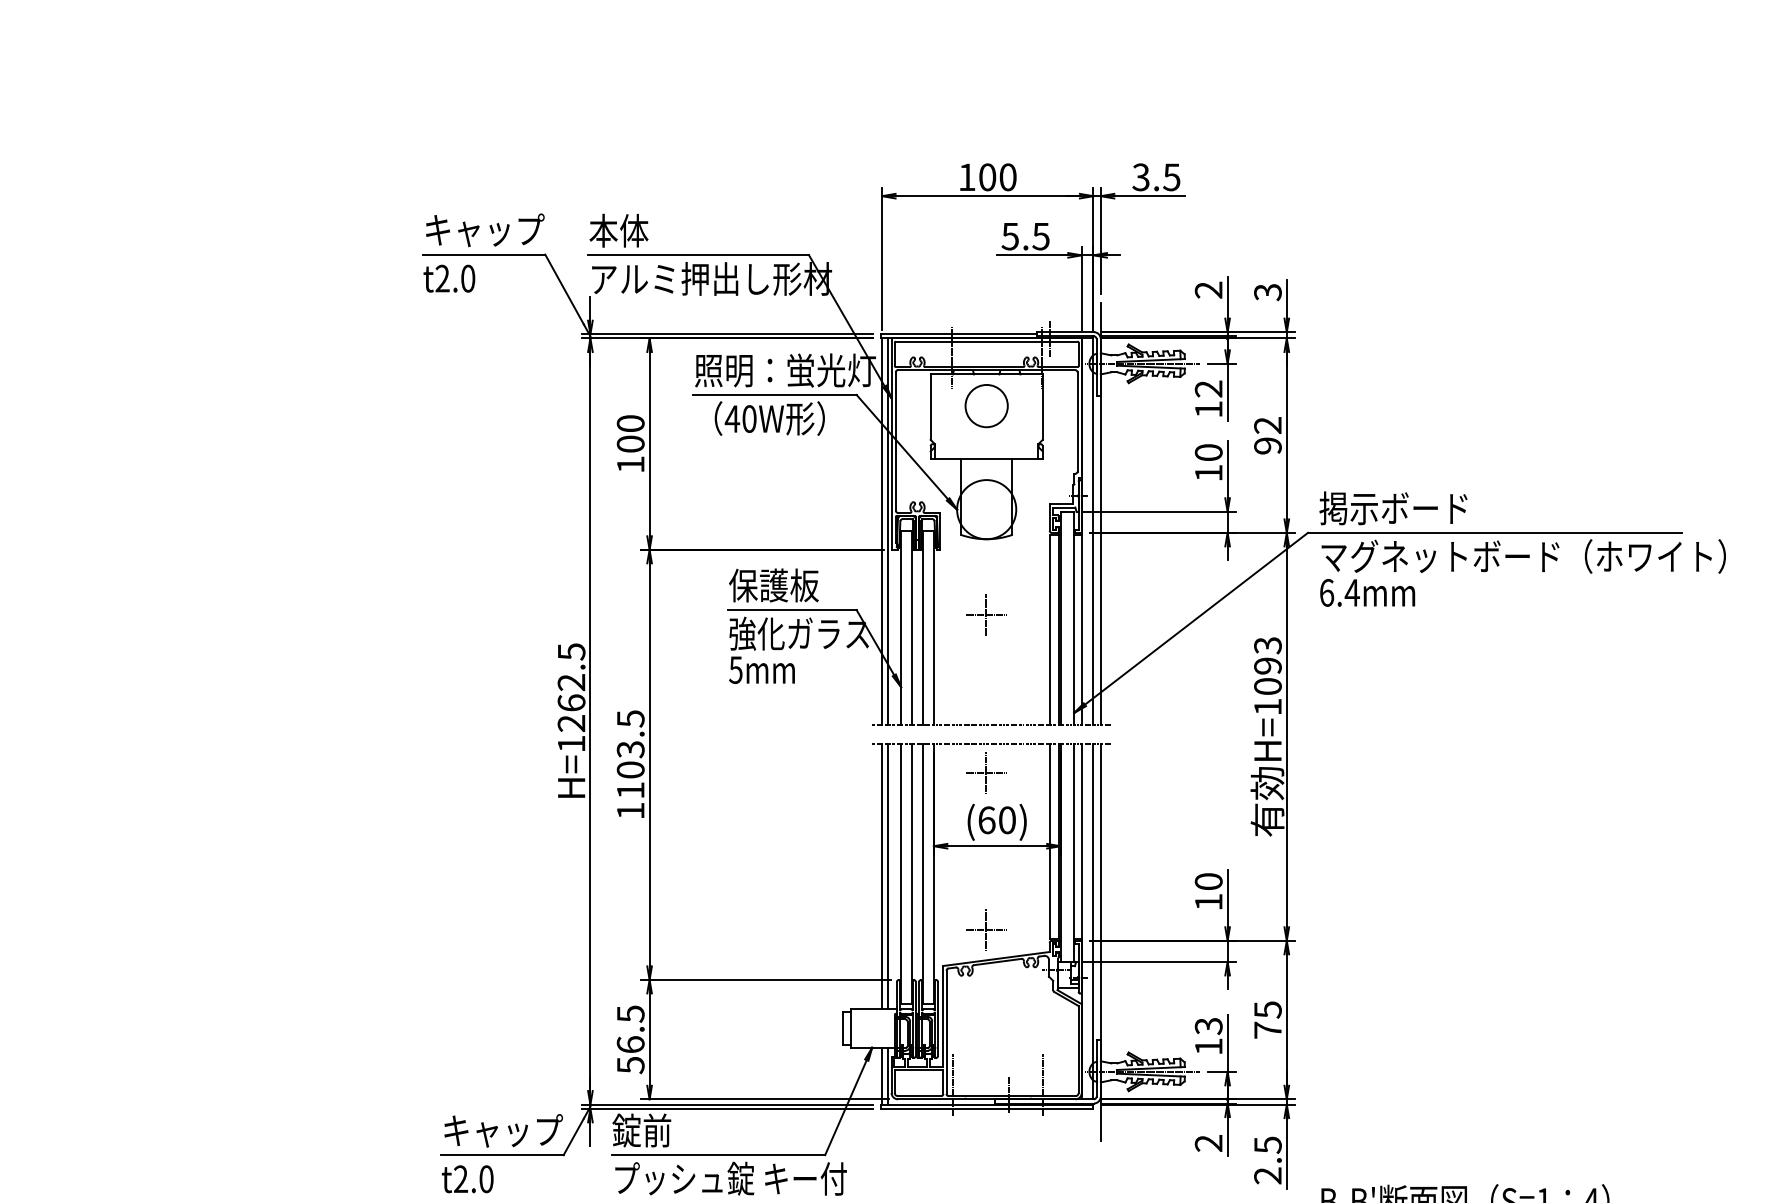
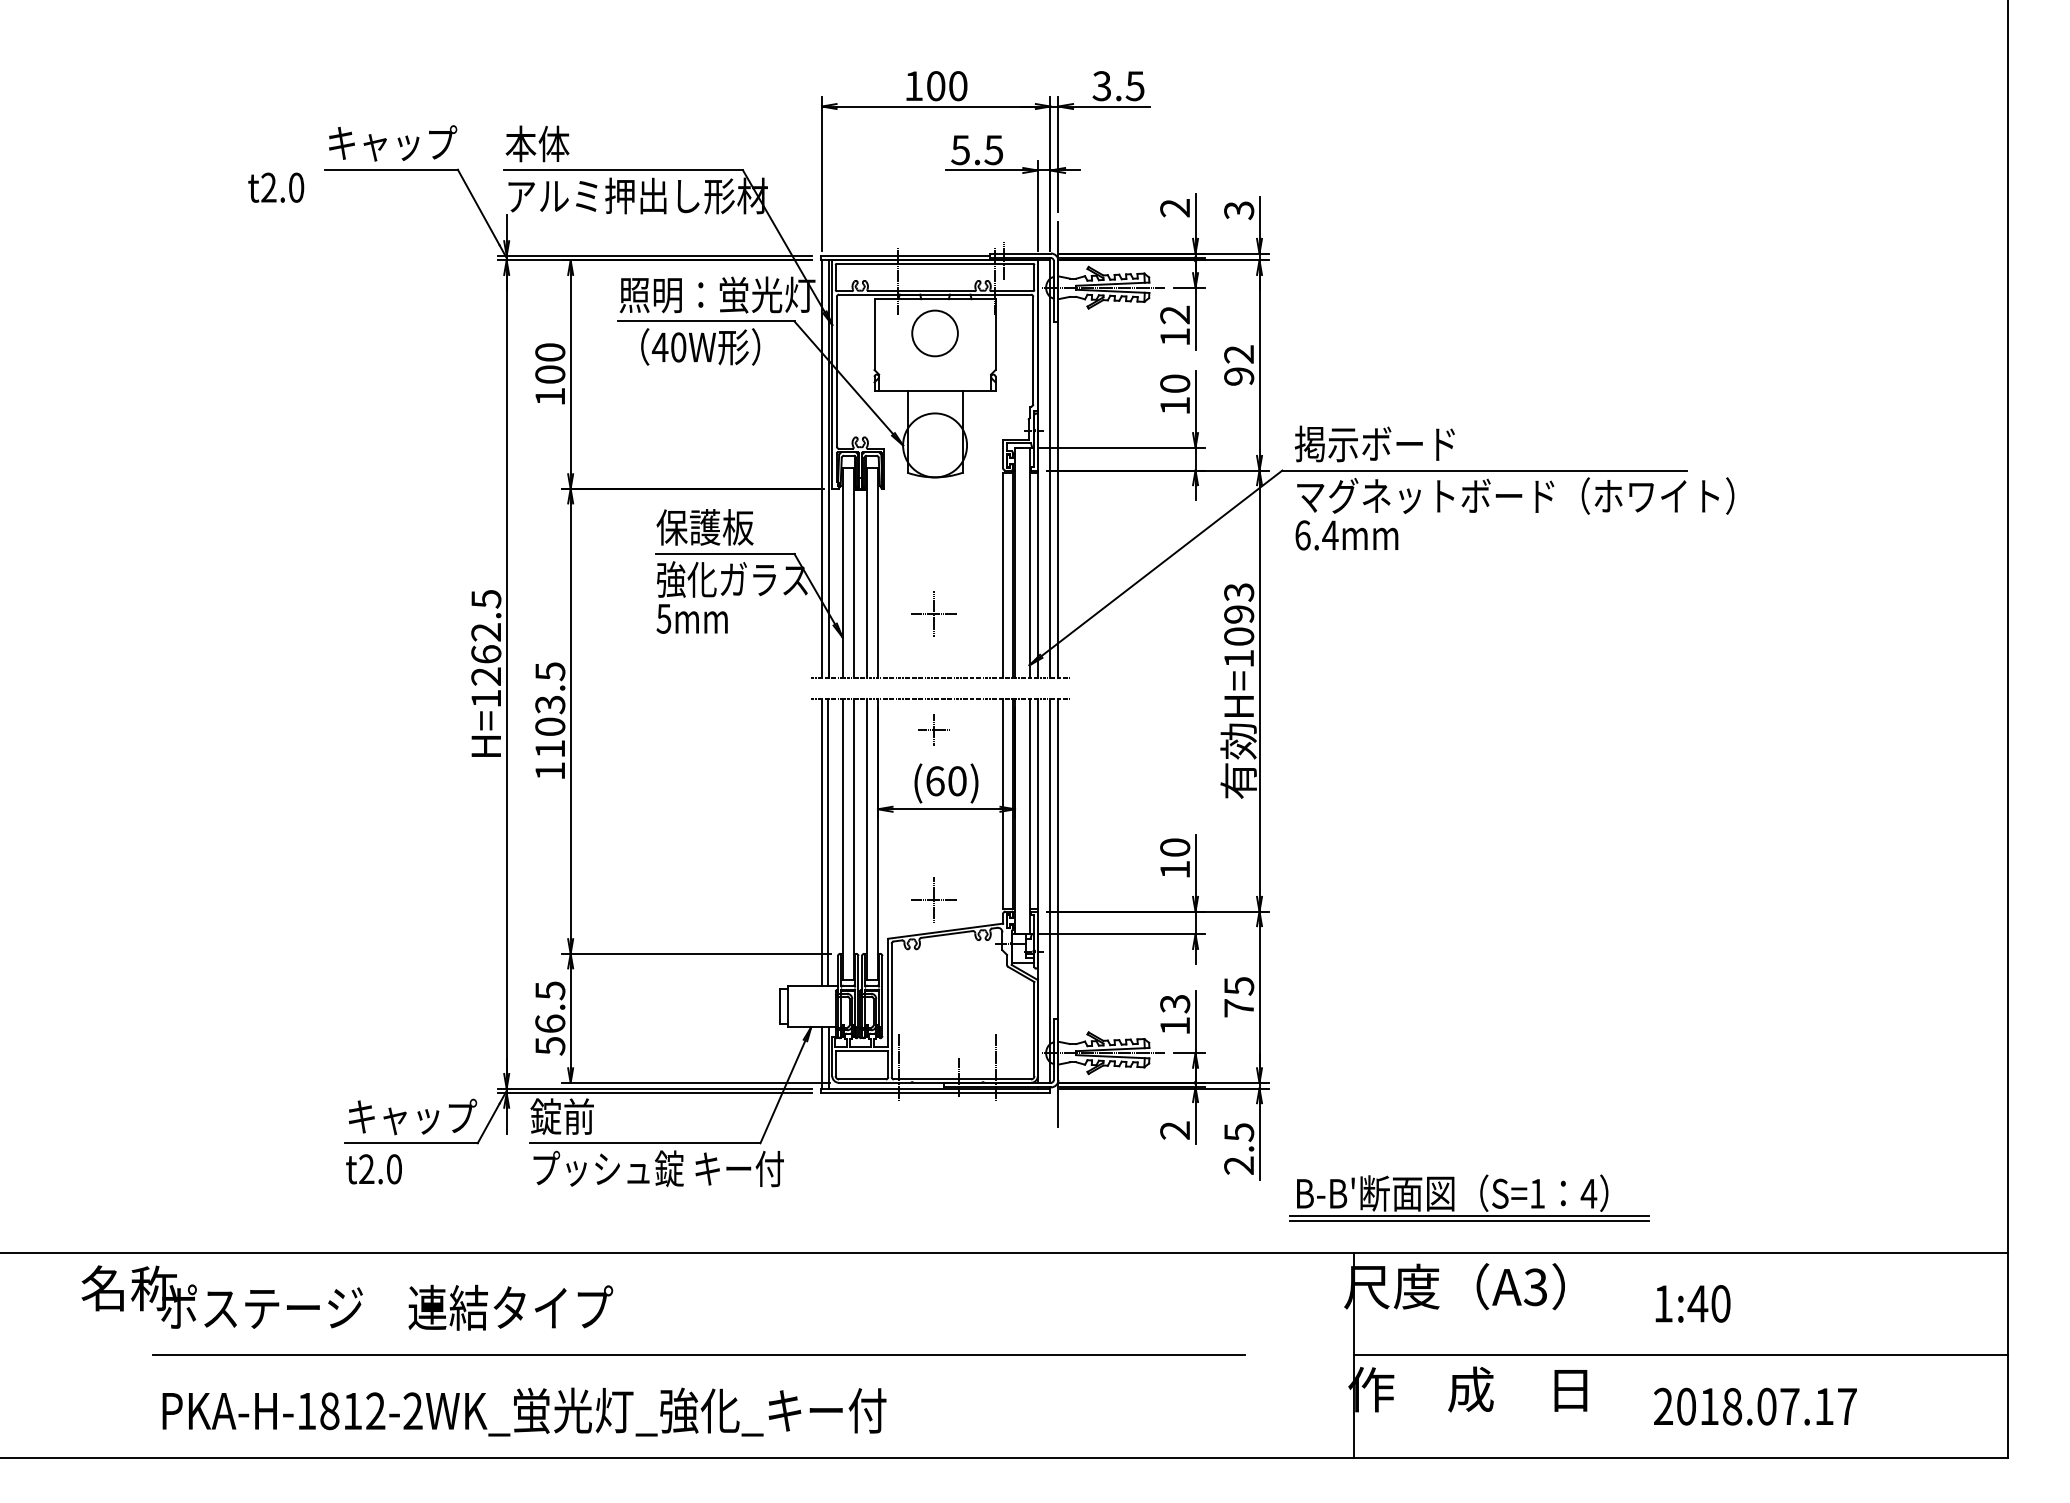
text: (449, 278) -> (276, 187), moved
part: (985, 615) -> (933, 613), moved
part: (985, 773) -> (933, 730), size x0.7

